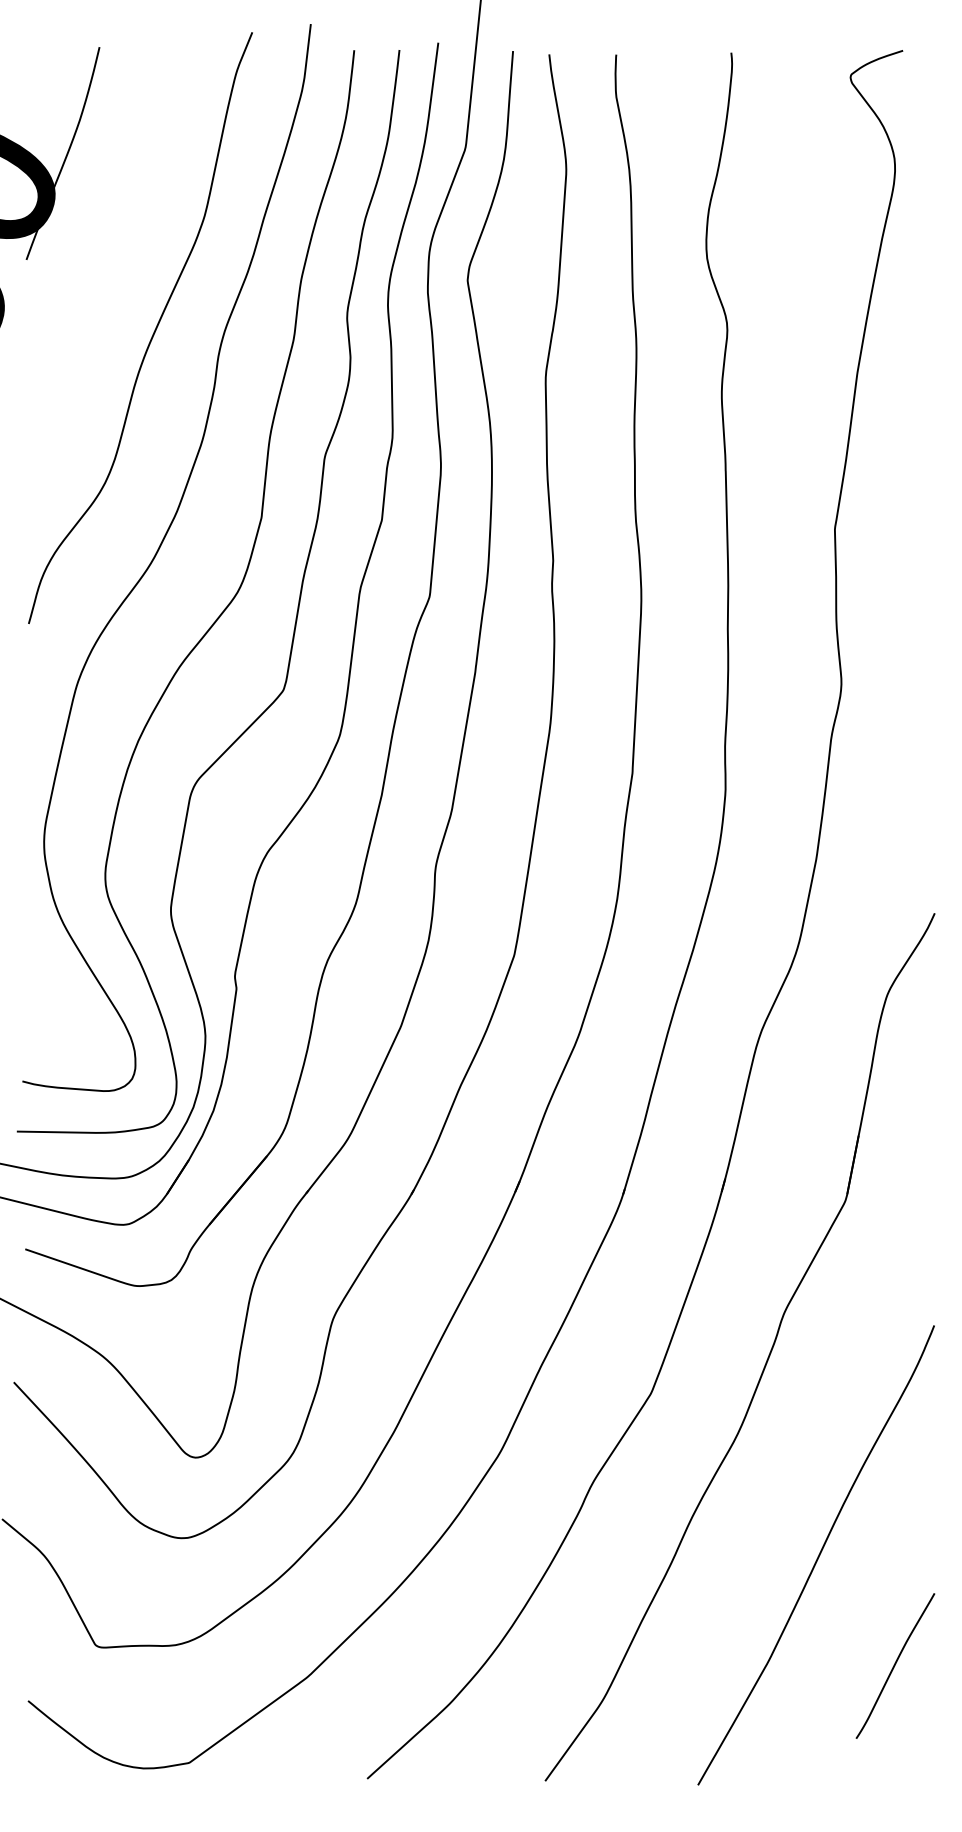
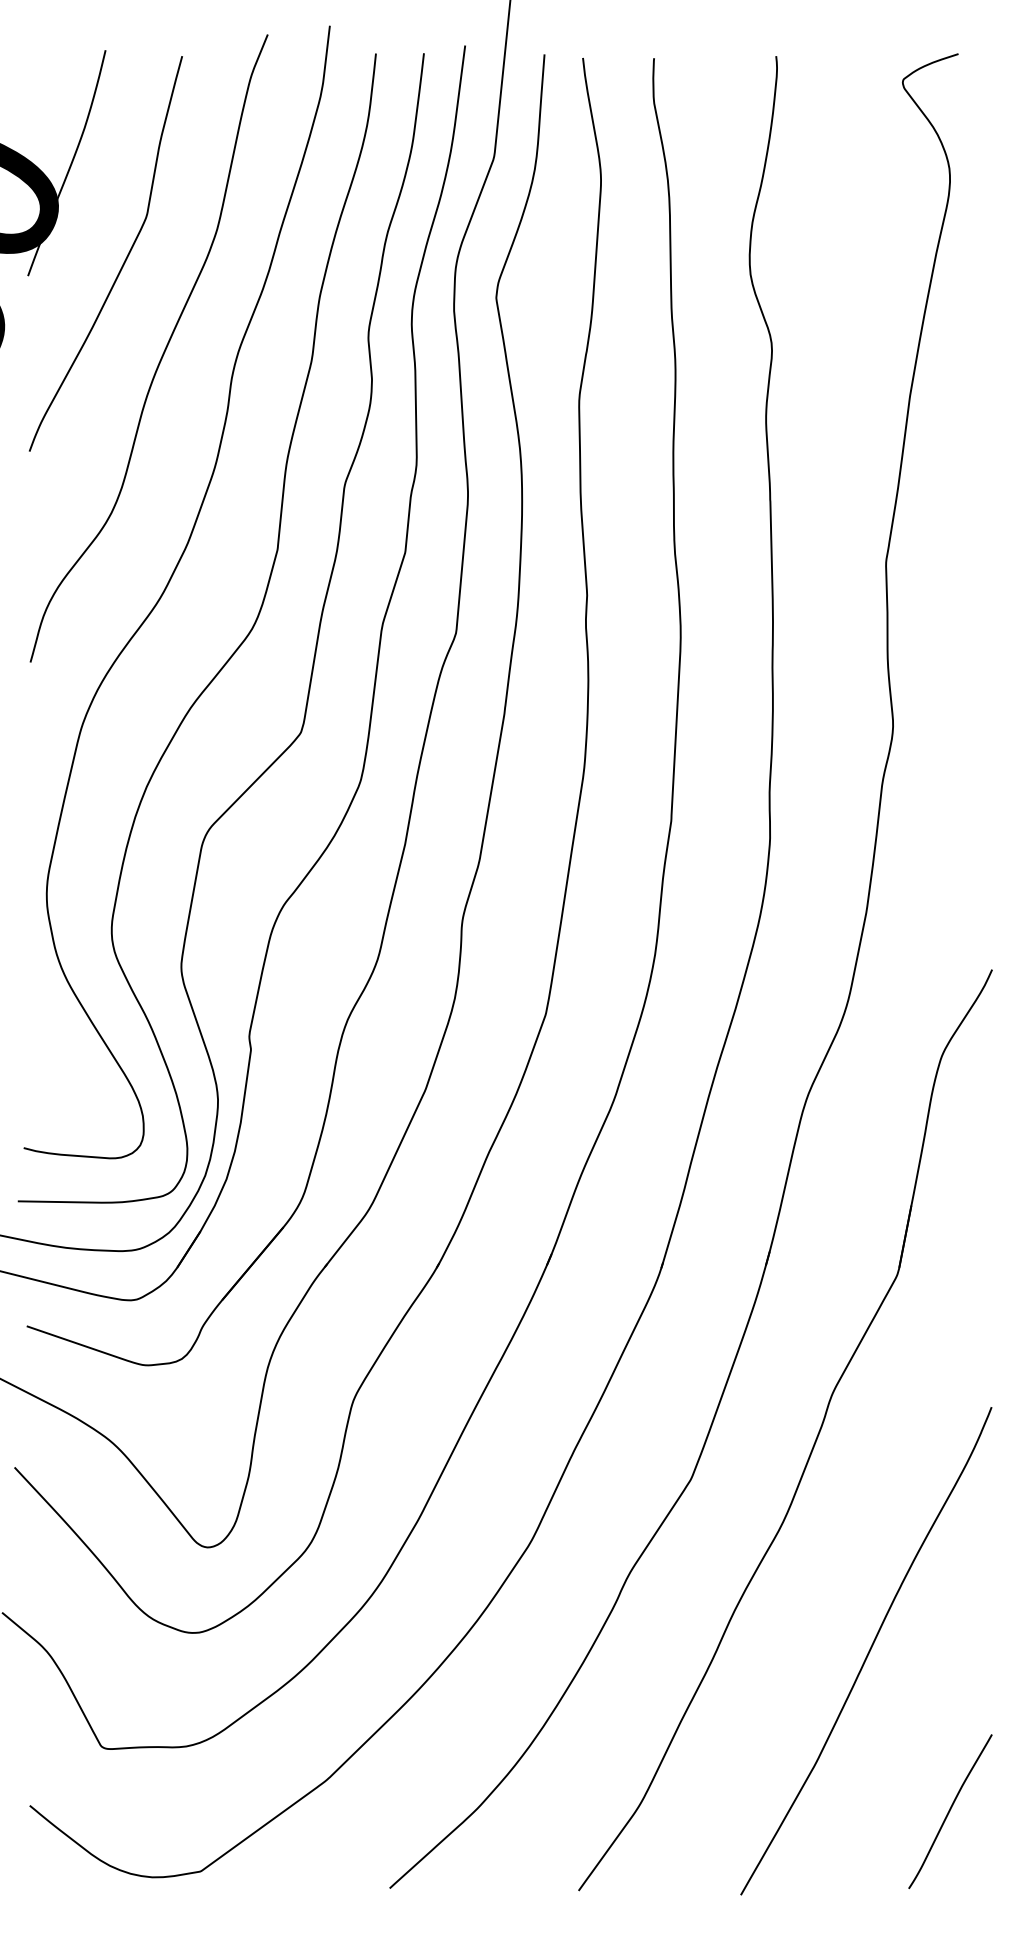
curve: (116, 247) -> (123, 262), added
curve: (895, 1665) -> (950, 1811), moved

